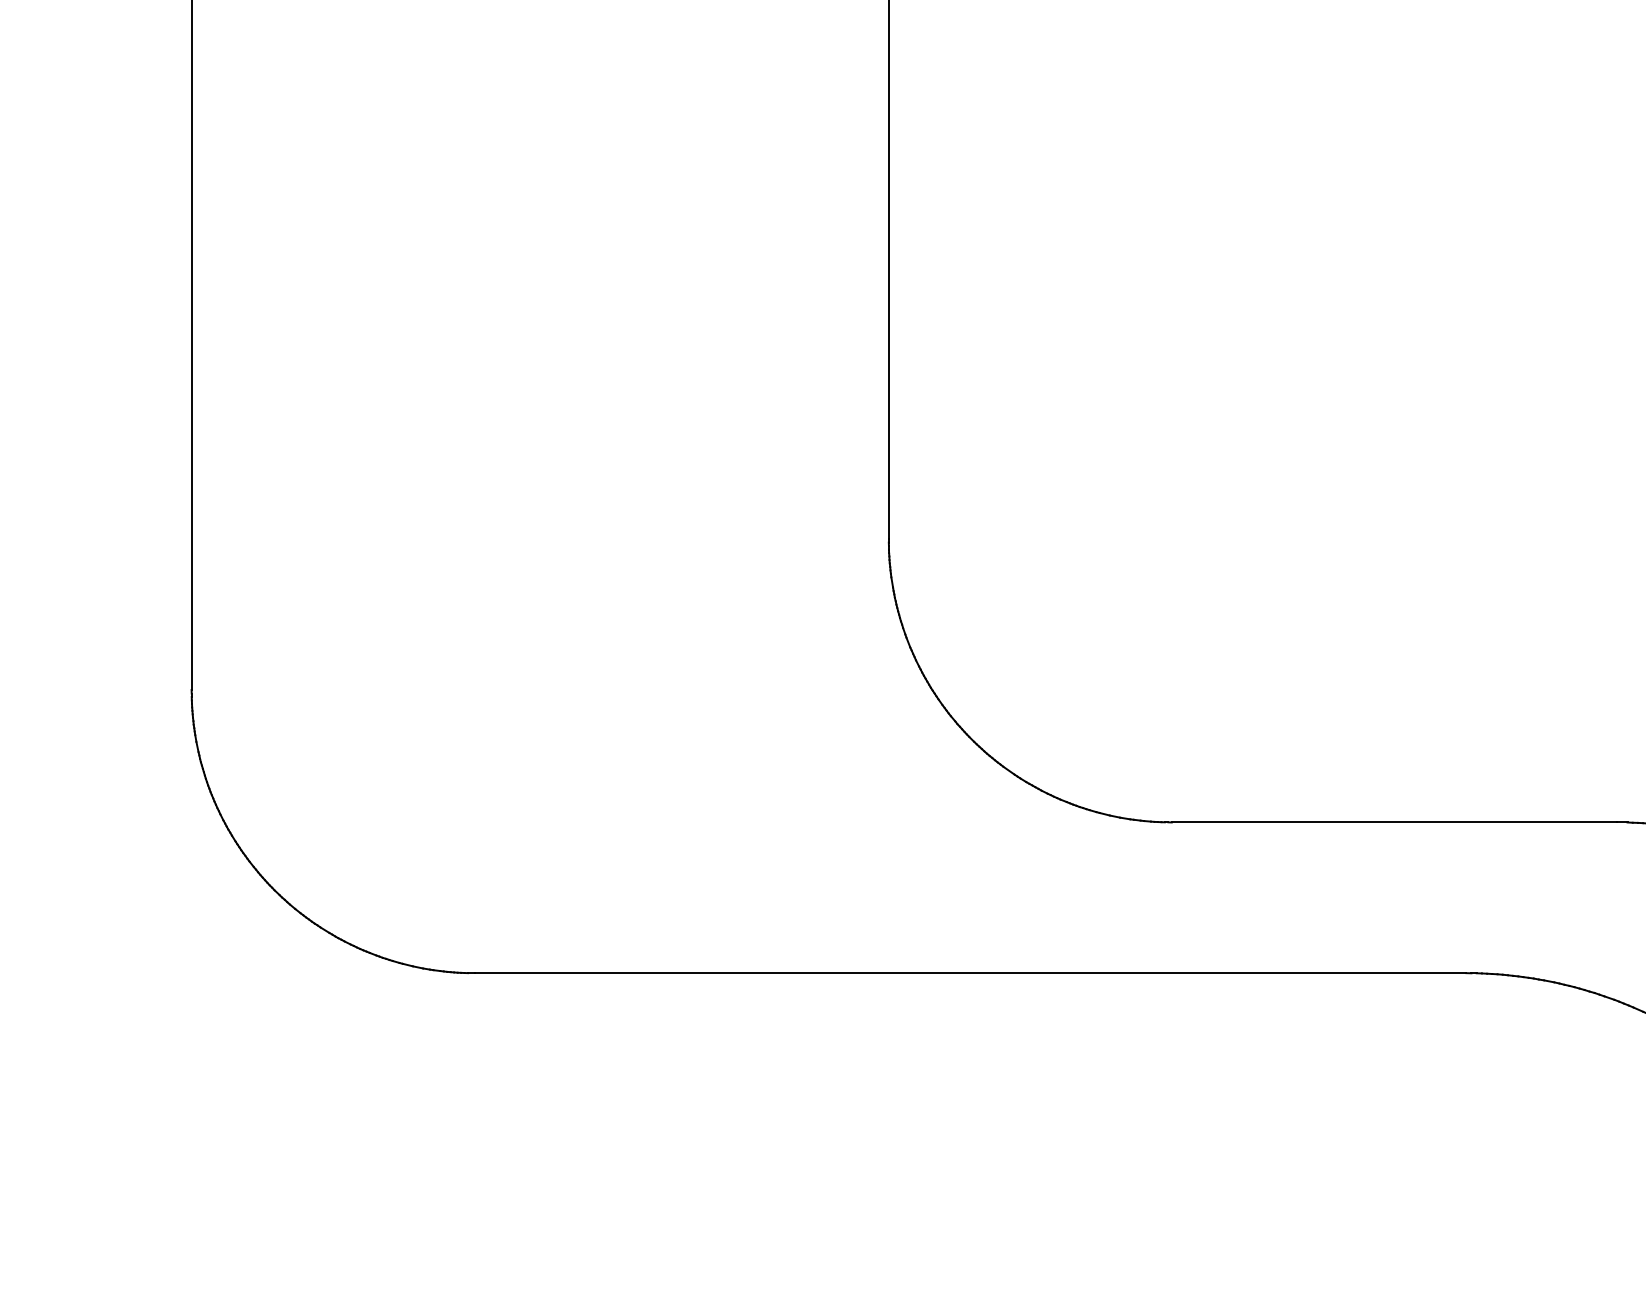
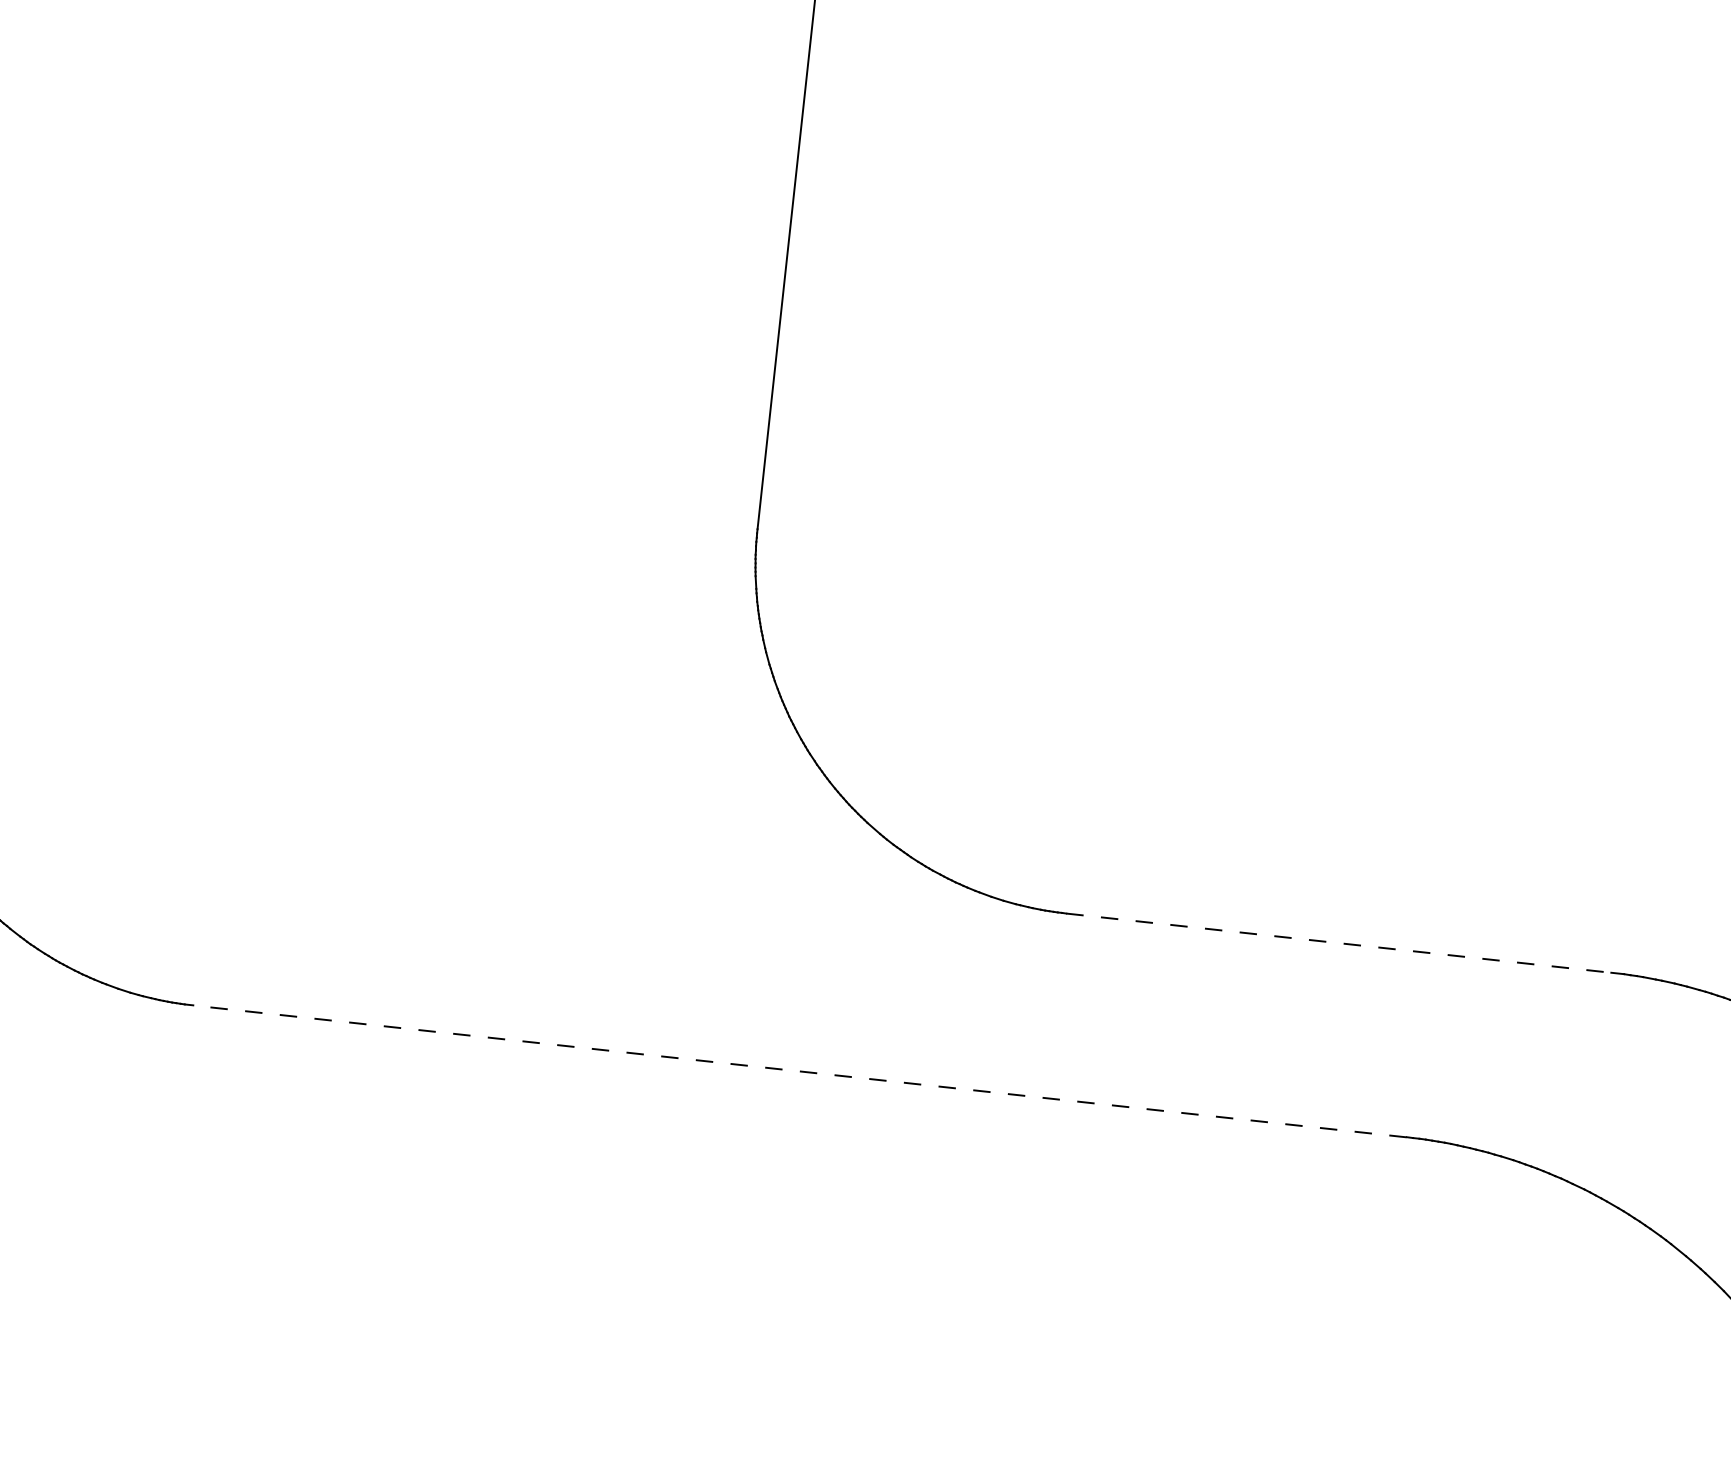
line: (1394, 822) -> (1338, 943), solid -> dashed
line: (970, 973) -> (799, 1071), solid -> dashed

